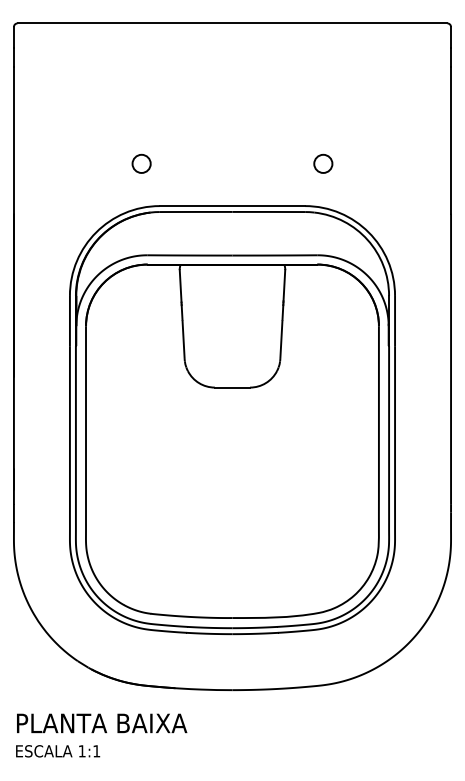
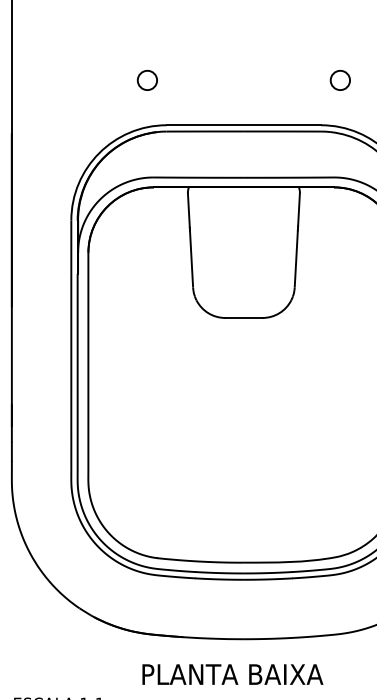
text: (102, 723) -> (233, 674), moved

